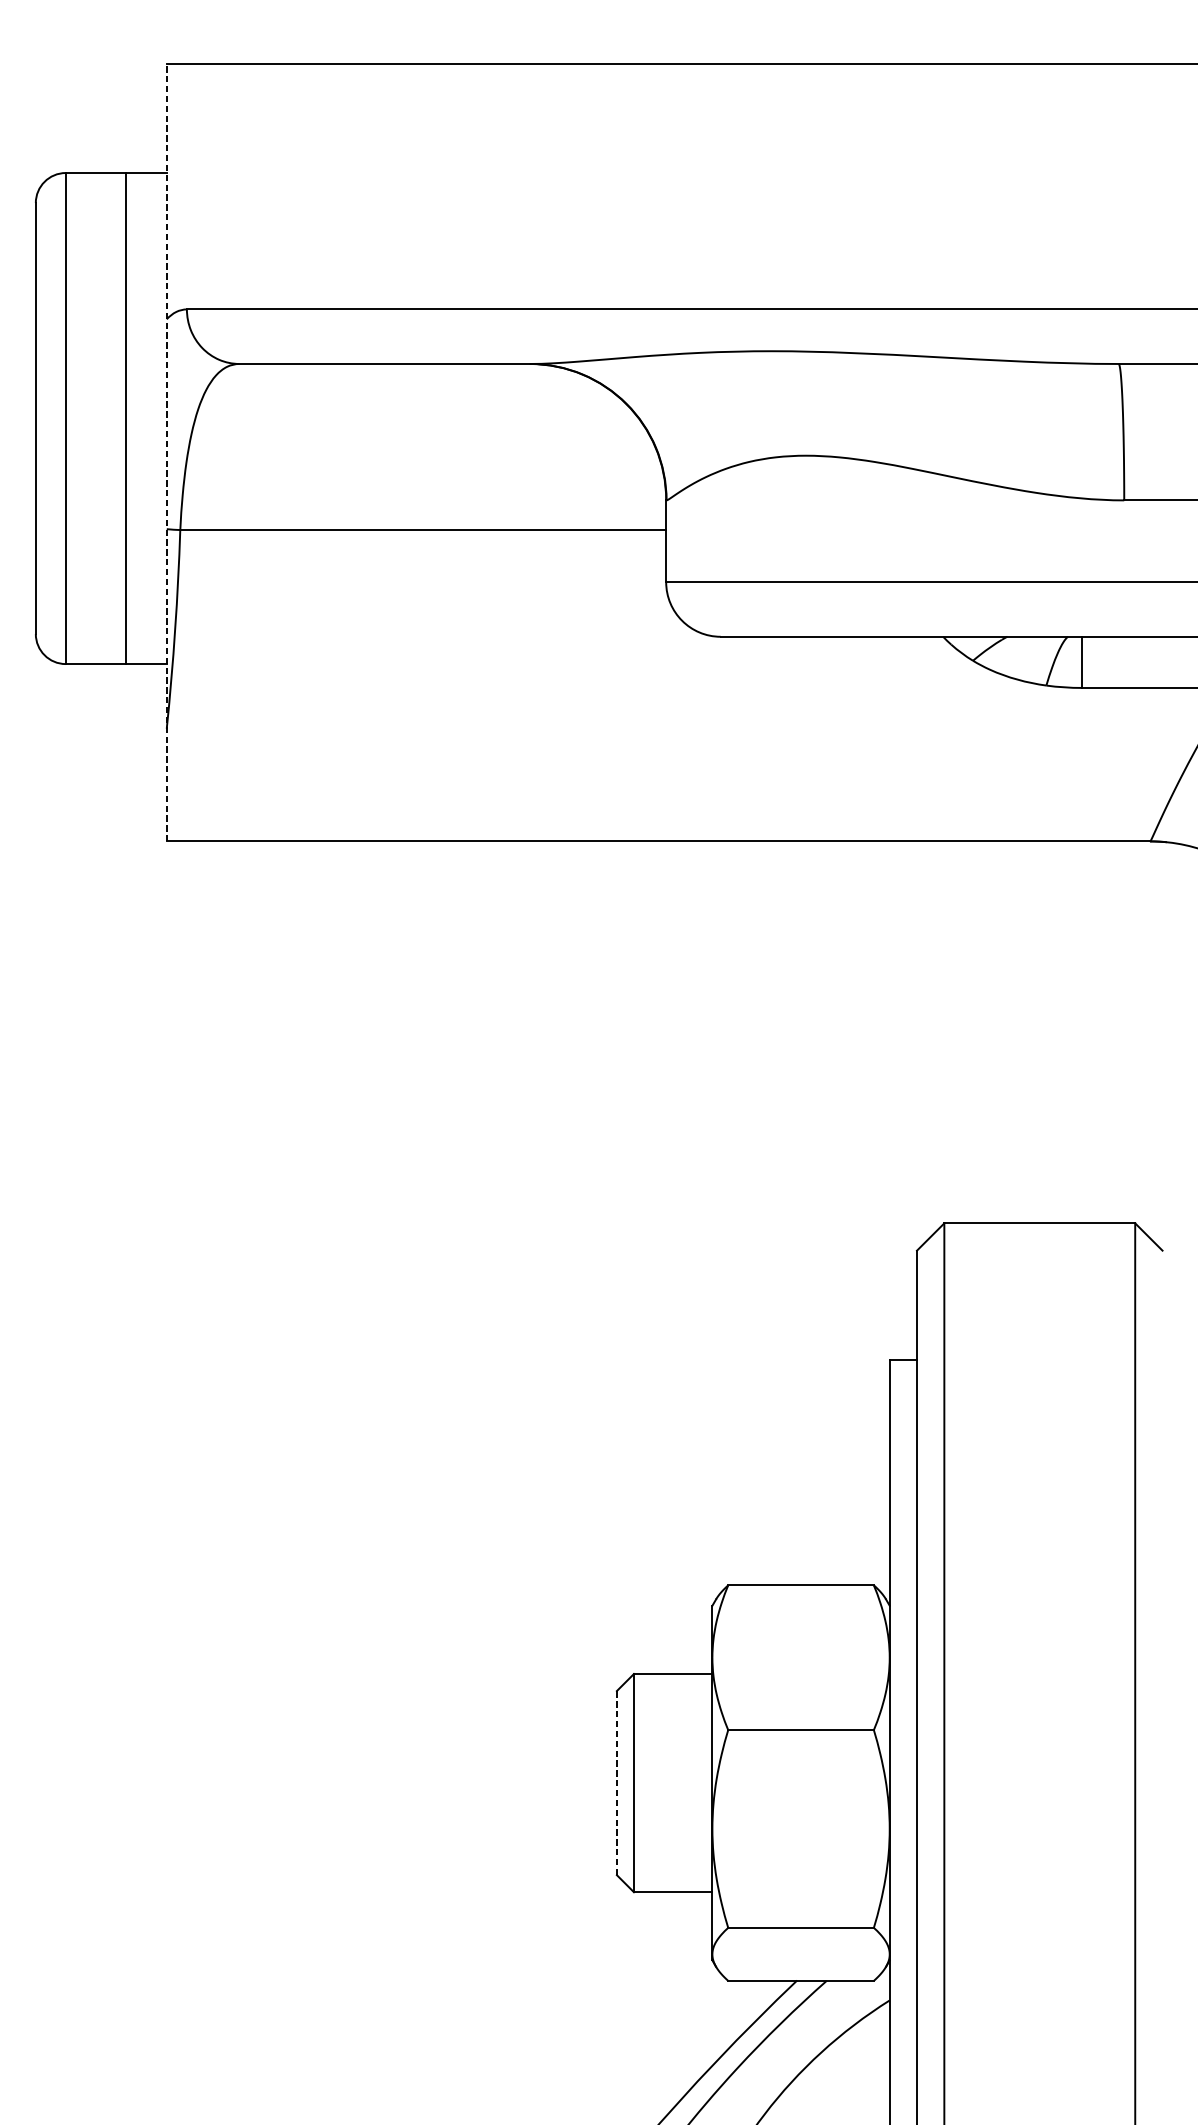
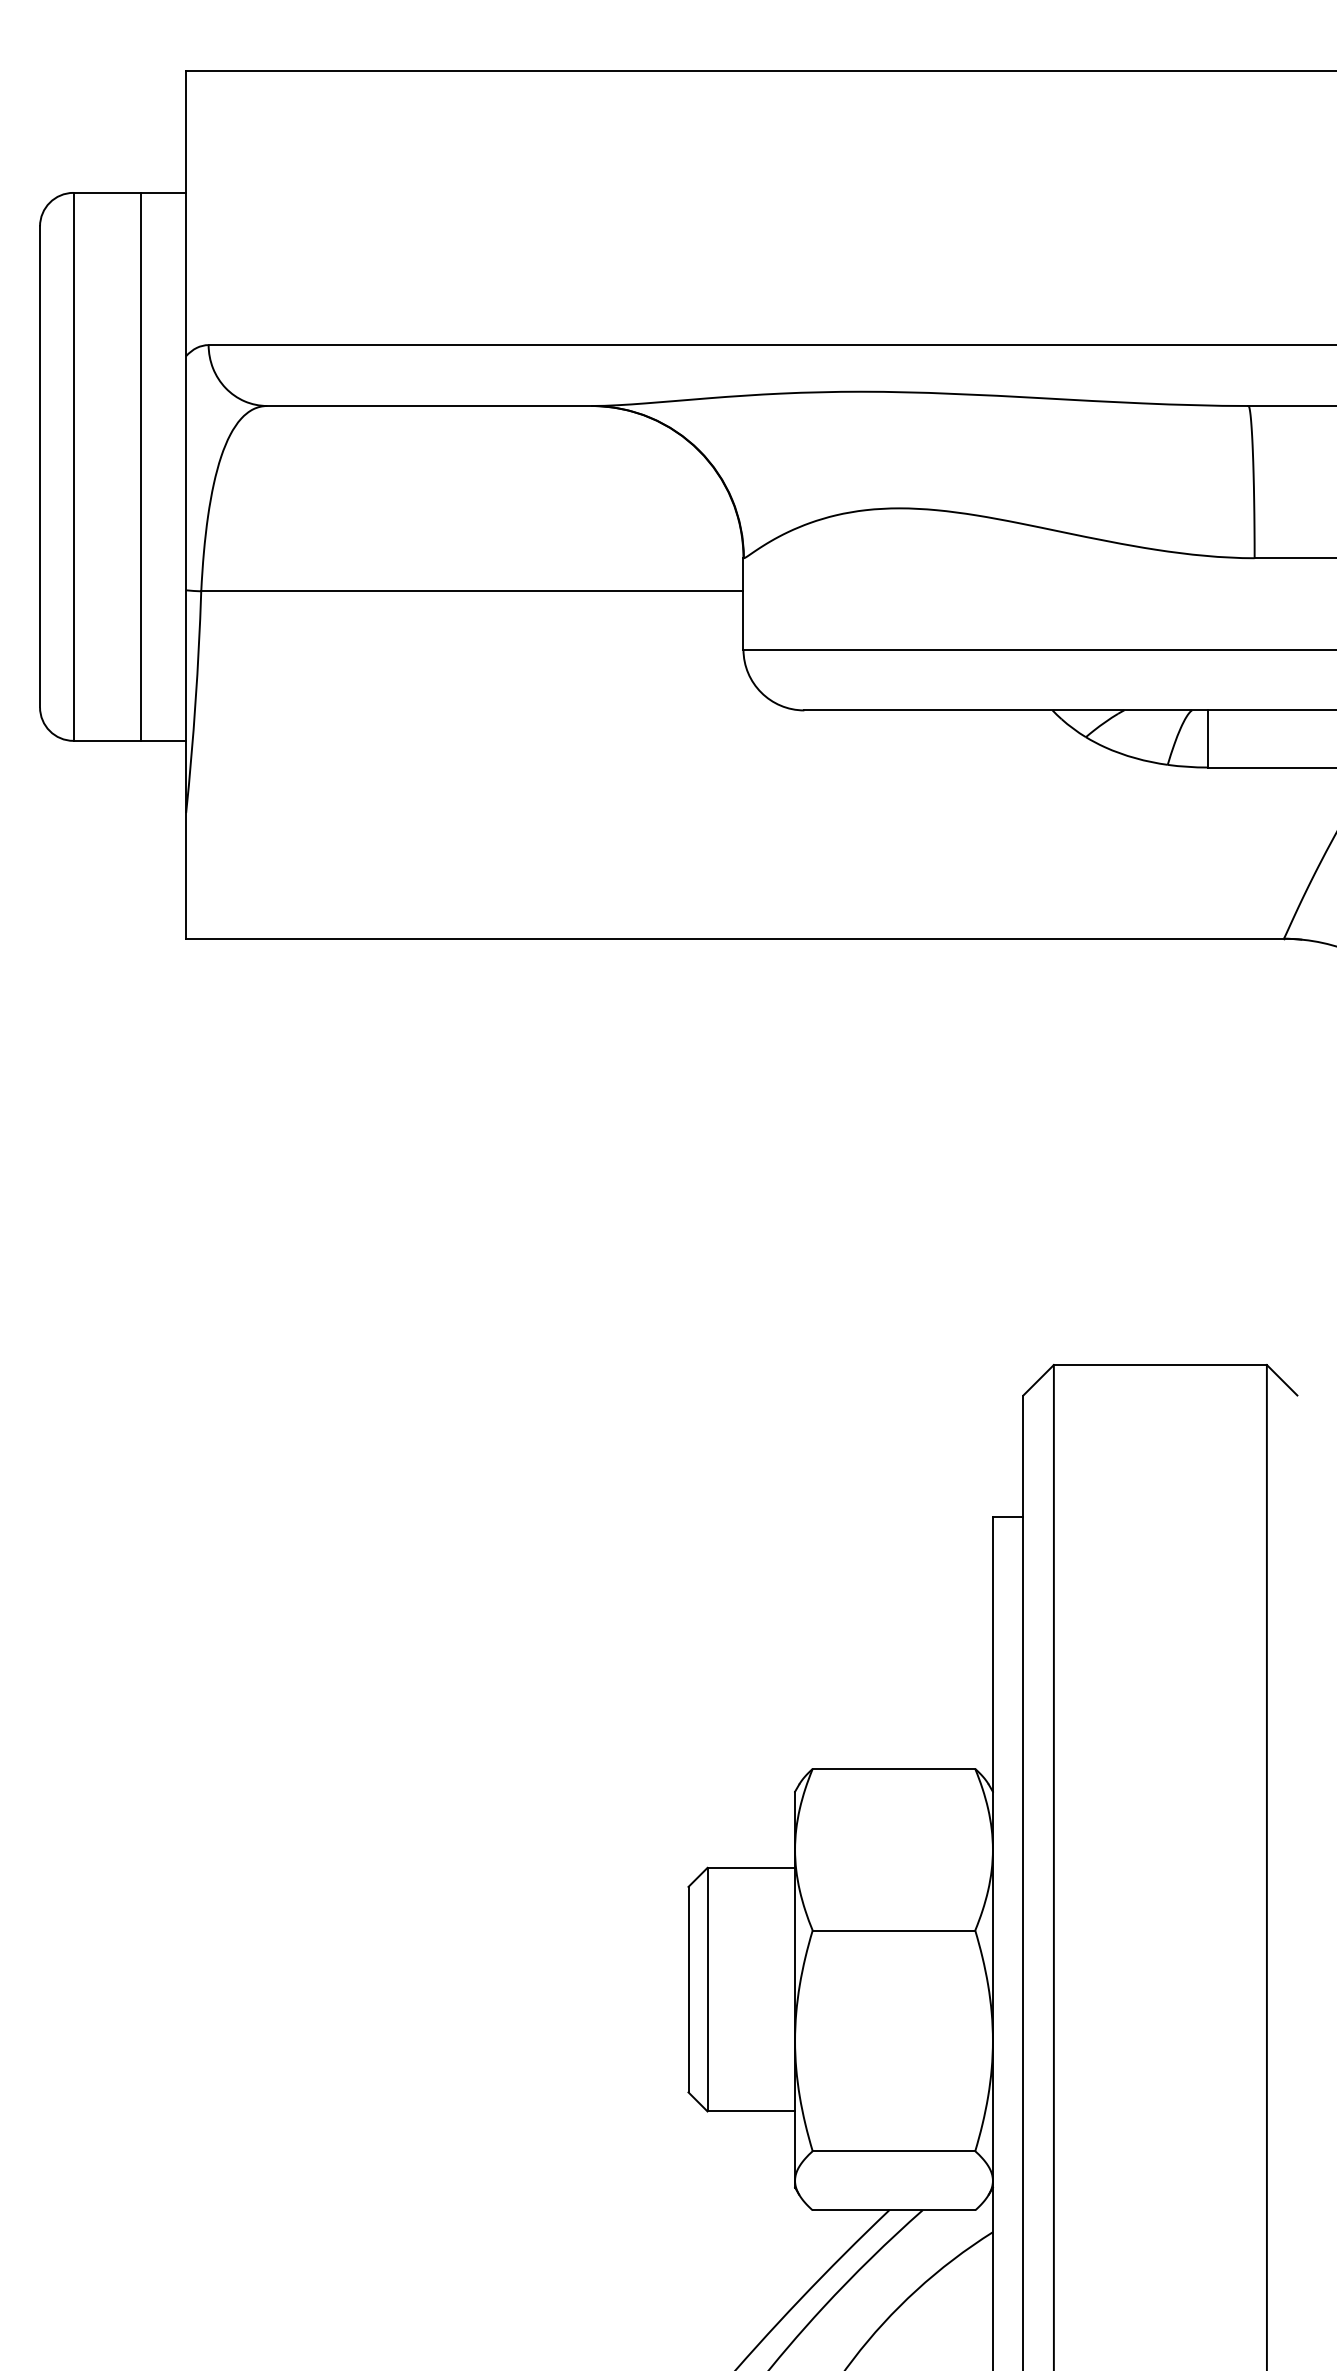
line: (167, 452) -> (186, 504), dashed -> solid
line: (616, 1782) -> (688, 1989), dashed -> solid

